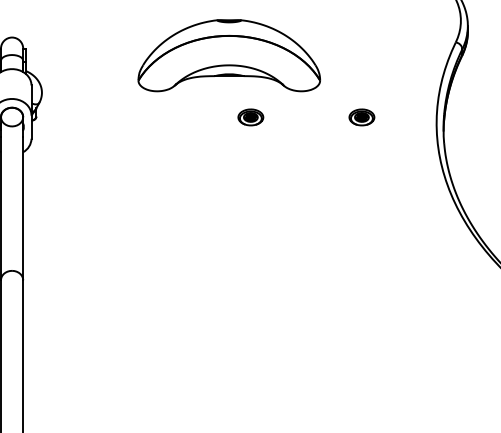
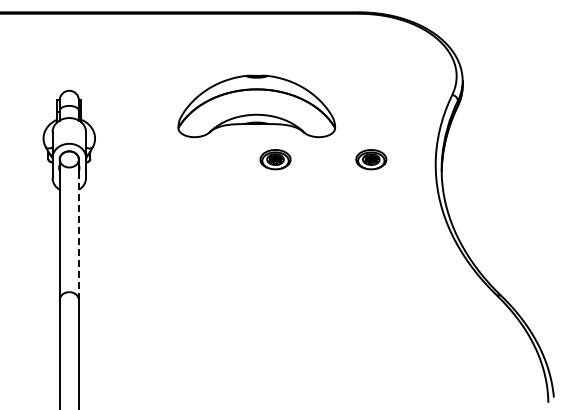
part: (249, 117) -> (274, 159), size x1.4
part: (361, 117) -> (370, 159), size x1.4
line: (22, 208) -> (78, 238), solid -> dashed

